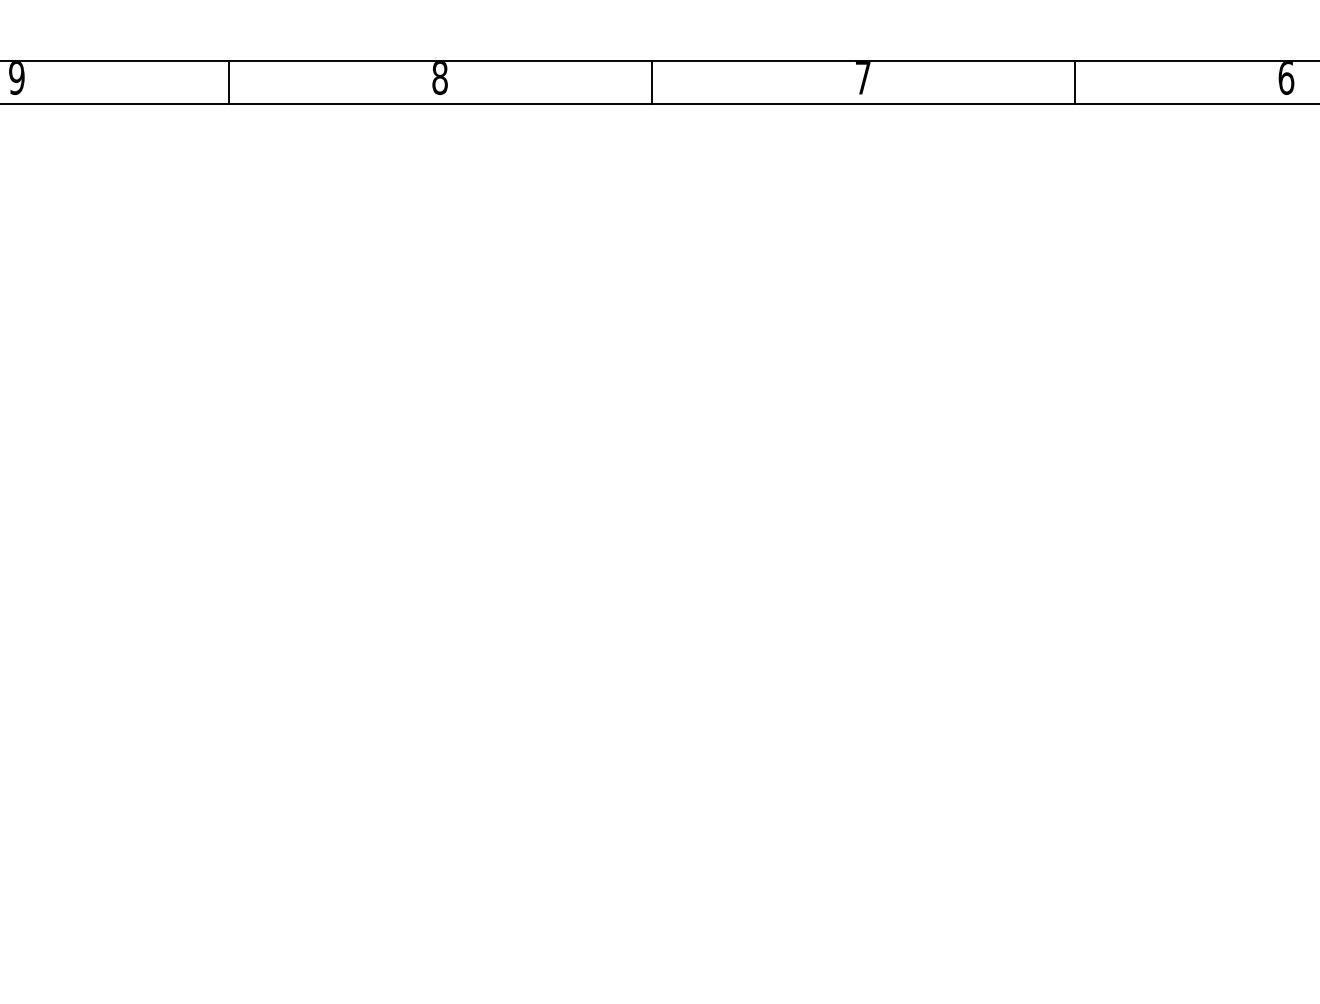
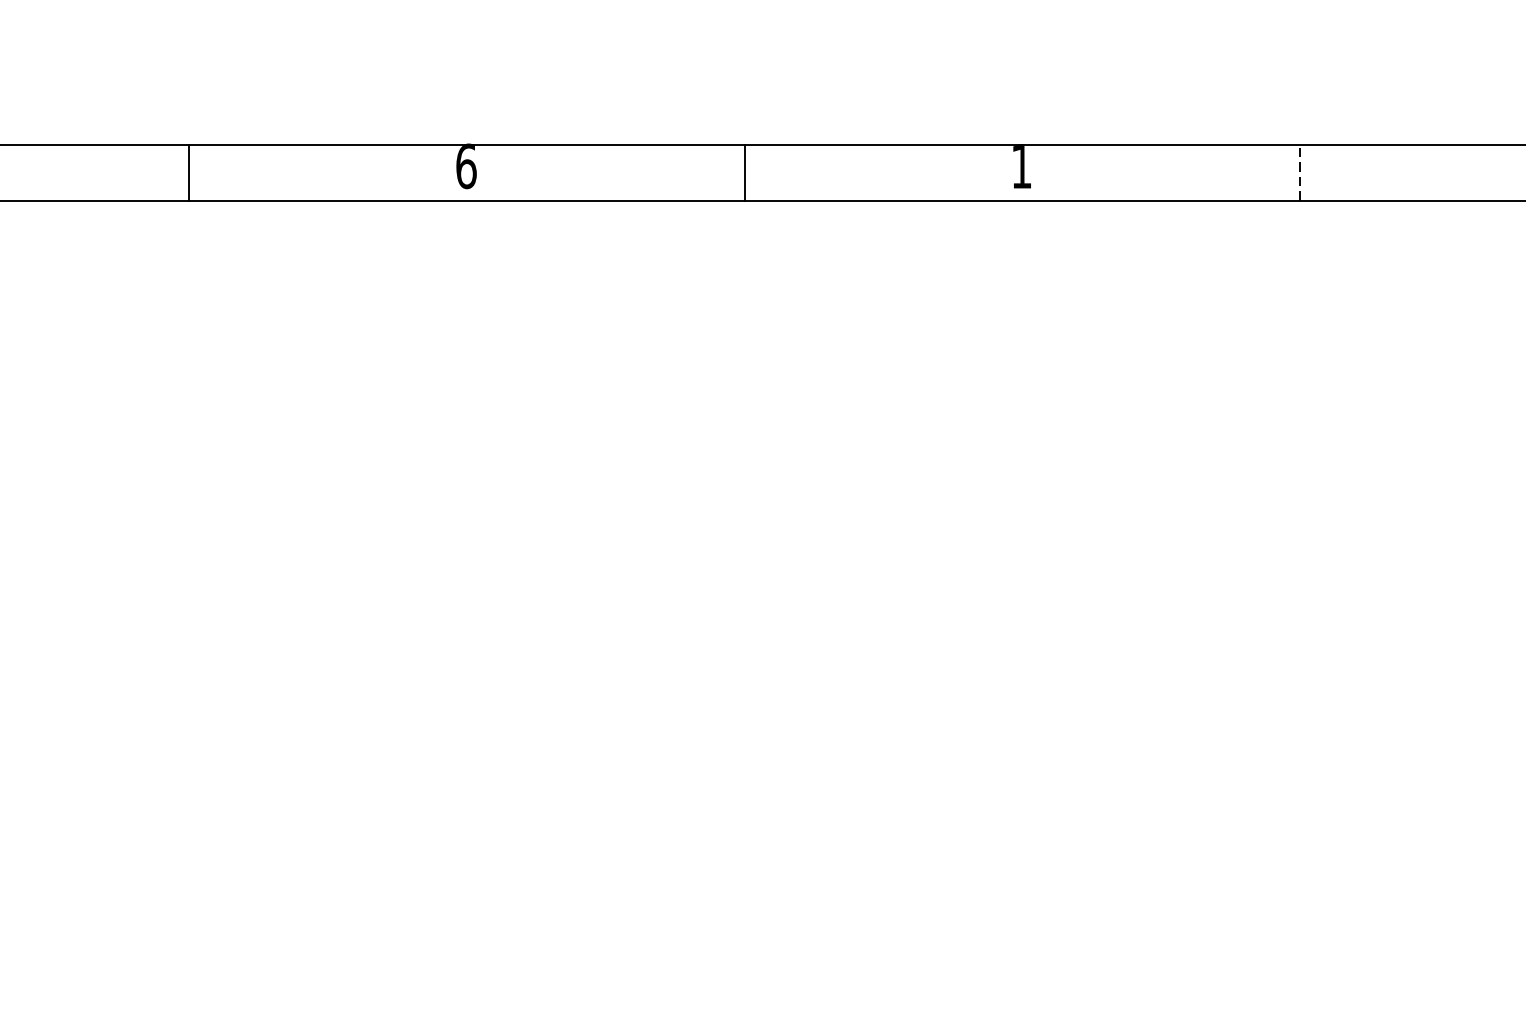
text: (439, 78) -> (465, 167), 8 -> 6
text: (863, 78) -> (1022, 167), 7 -> 1
line: (1075, 82) -> (1300, 172), solid -> dashed

